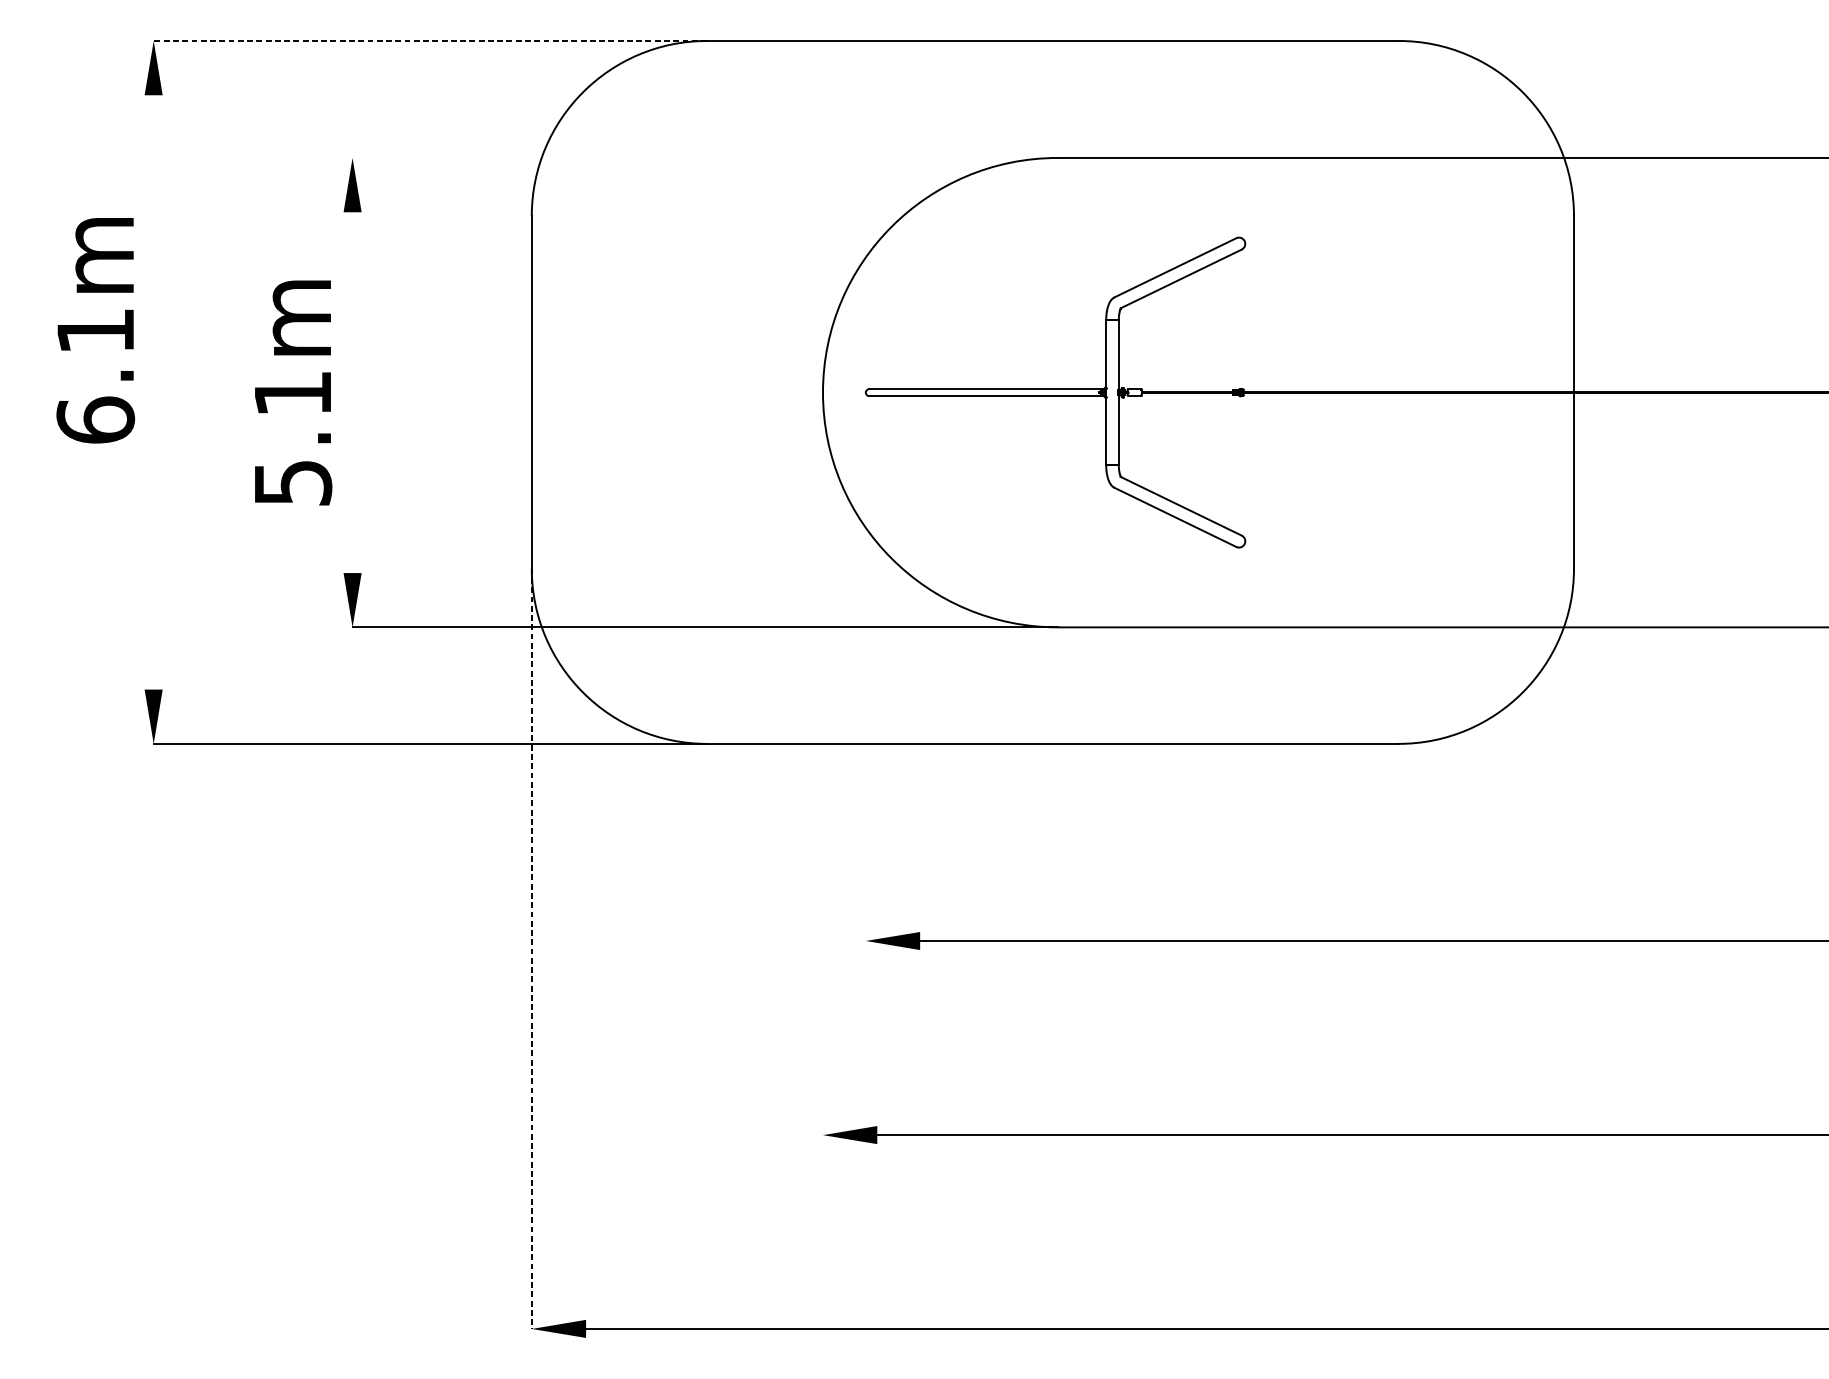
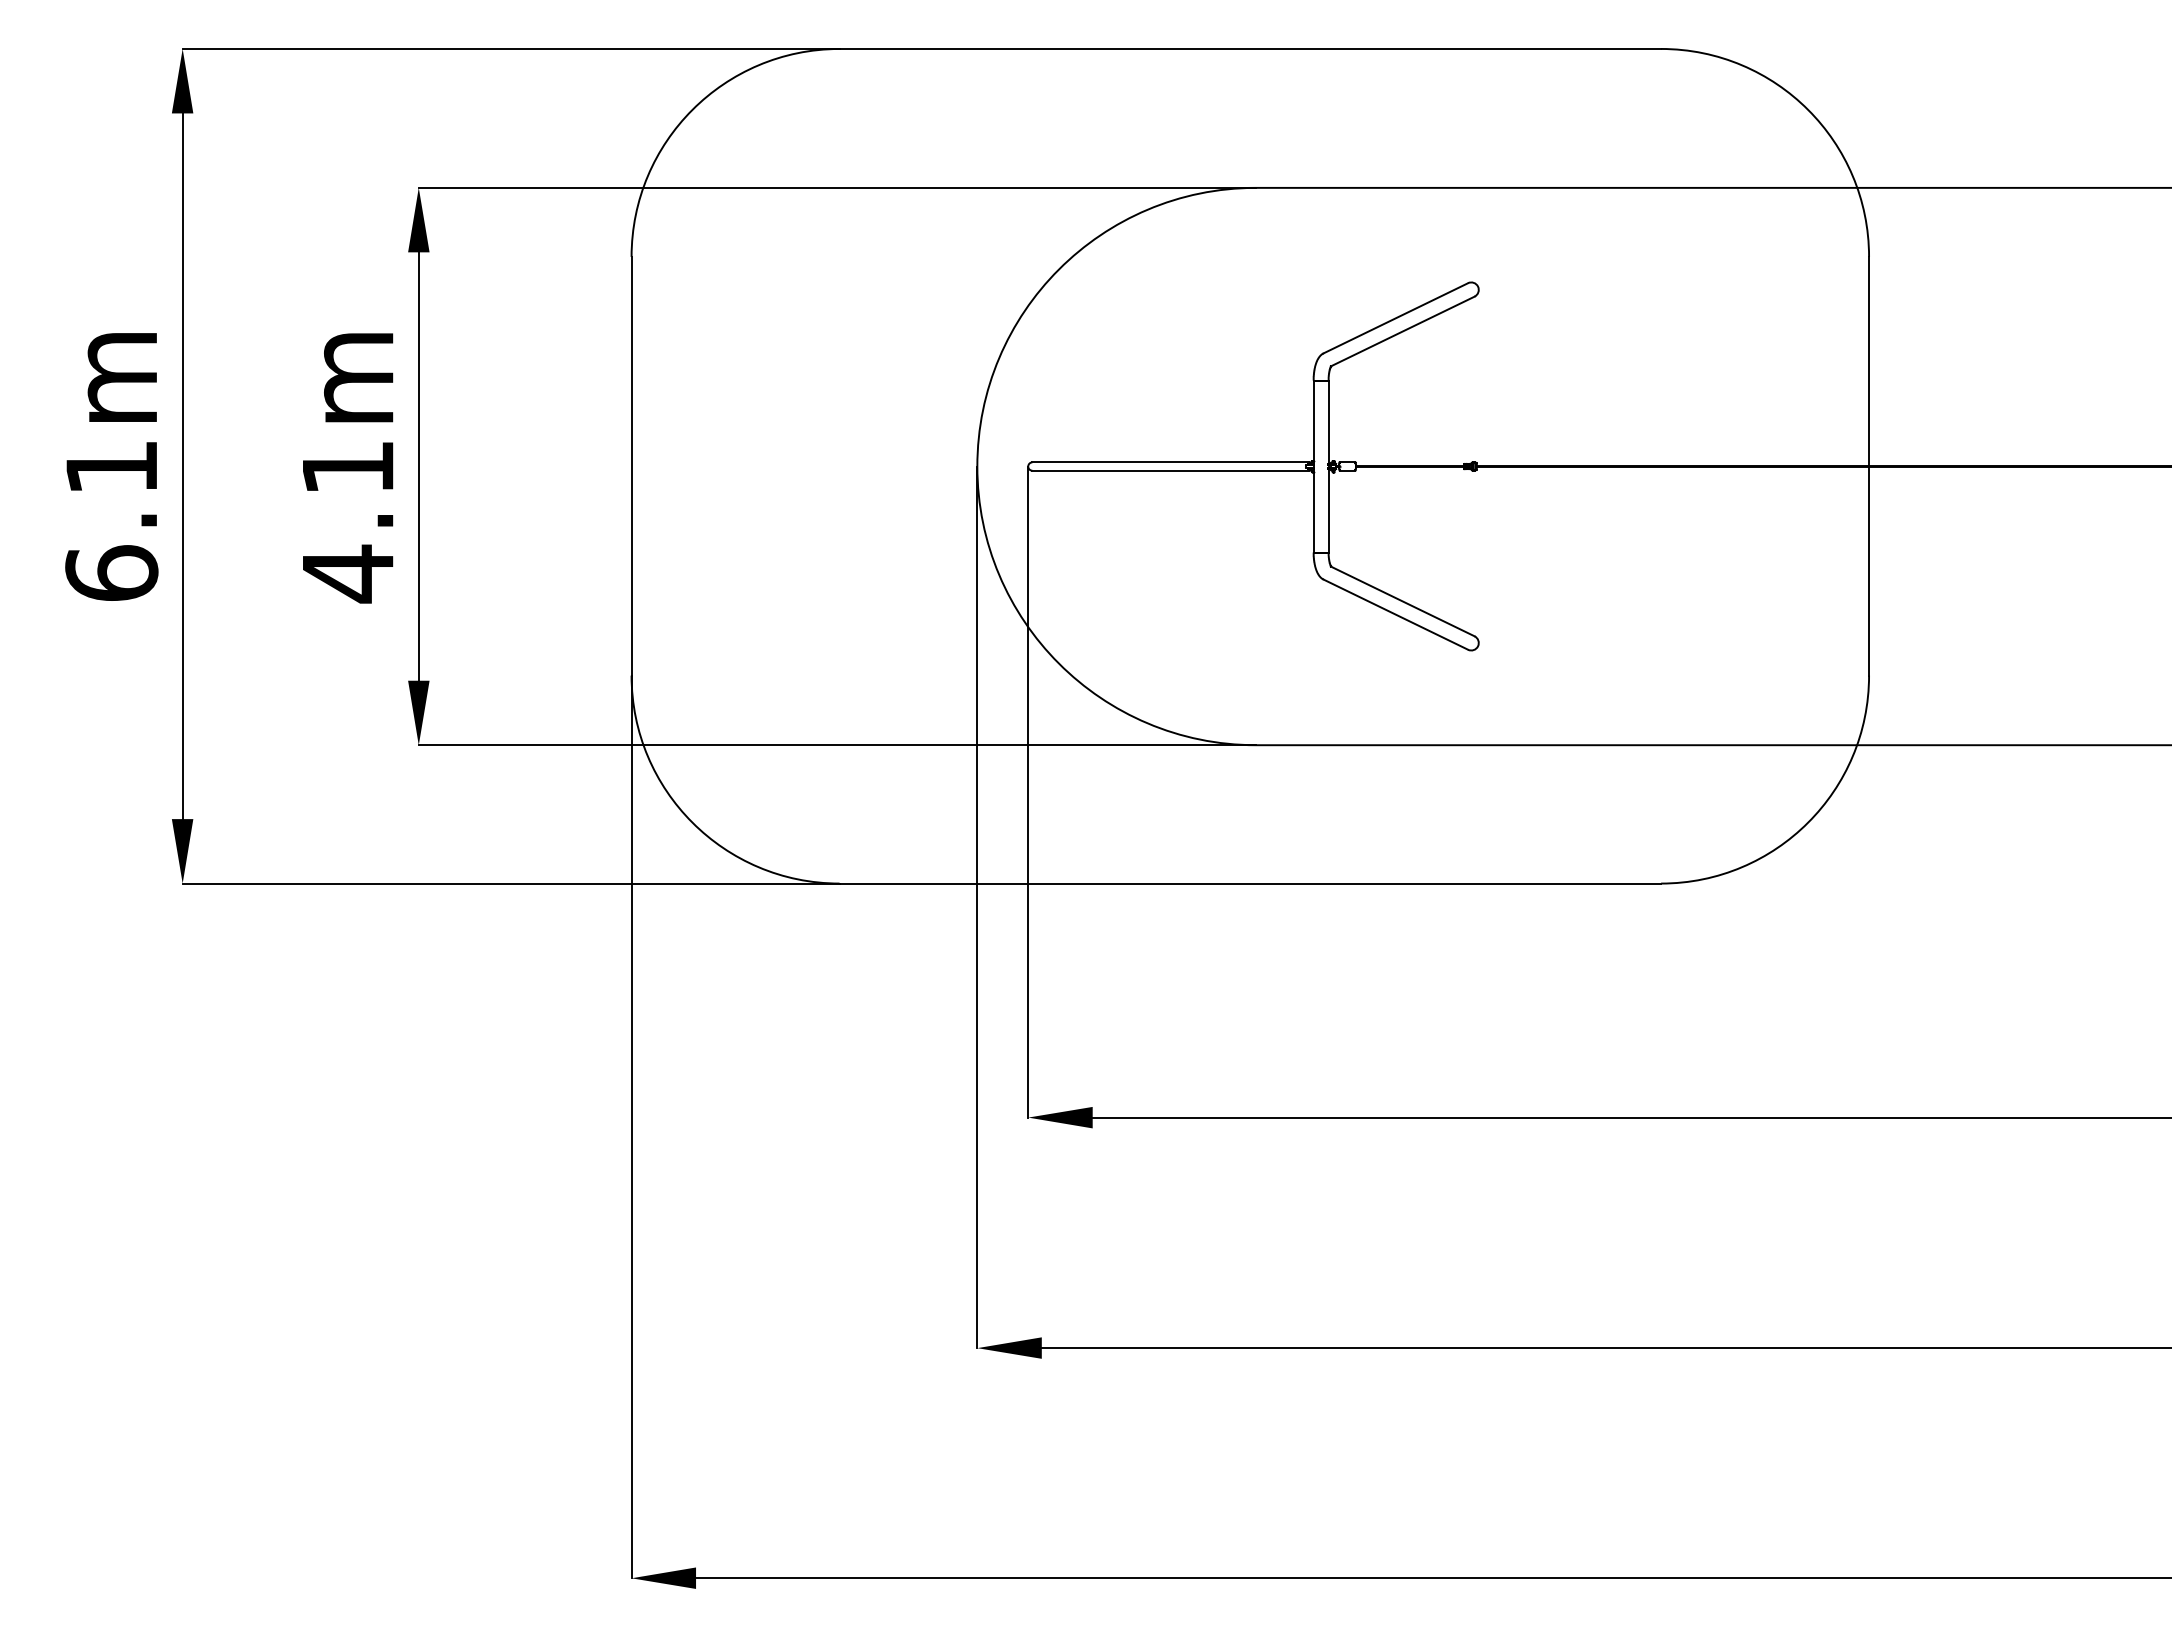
line: (429, 40) -> (510, 48), dashed -> solid
line: (705, 157) -> (837, 187), added
text: (95, 330) -> (111, 466), moved
line: (153, 392) -> (182, 466), added
line: (352, 392) -> (418, 466), added
text: (293, 482) -> (348, 573), 5.1m -> 4.1m
line: (866, 666) -> (1028, 791), added
line: (823, 764) -> (977, 907), added
line: (531, 949) -> (631, 1127), dashed -> solid

